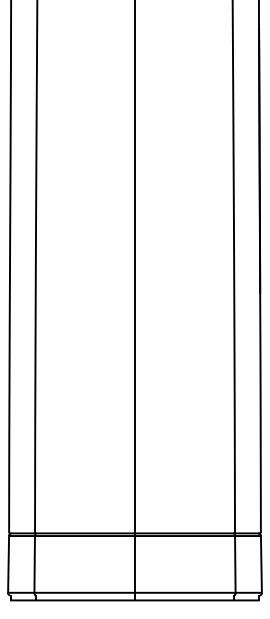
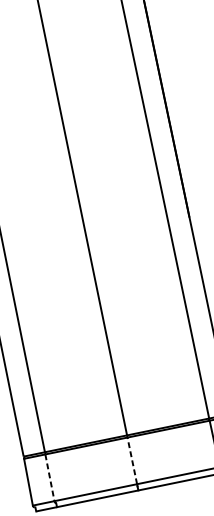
line: (135, 563) -> (132, 460), solid -> dashed
line: (34, 564) -> (49, 477), solid -> dashed

